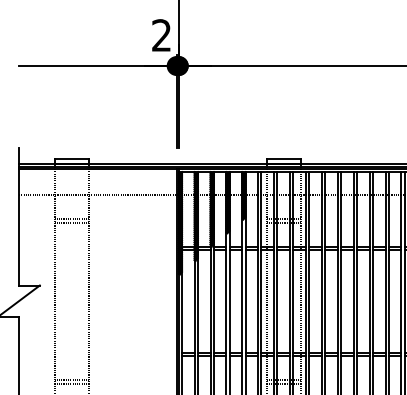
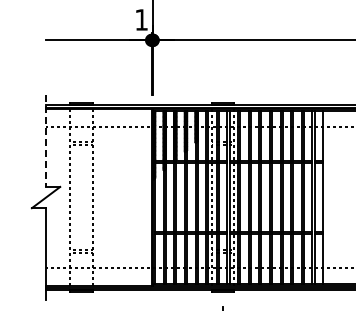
text: (161, 34) -> (141, 19), 2 -> 1
line: (19, 217) -> (46, 141), solid -> dashed

